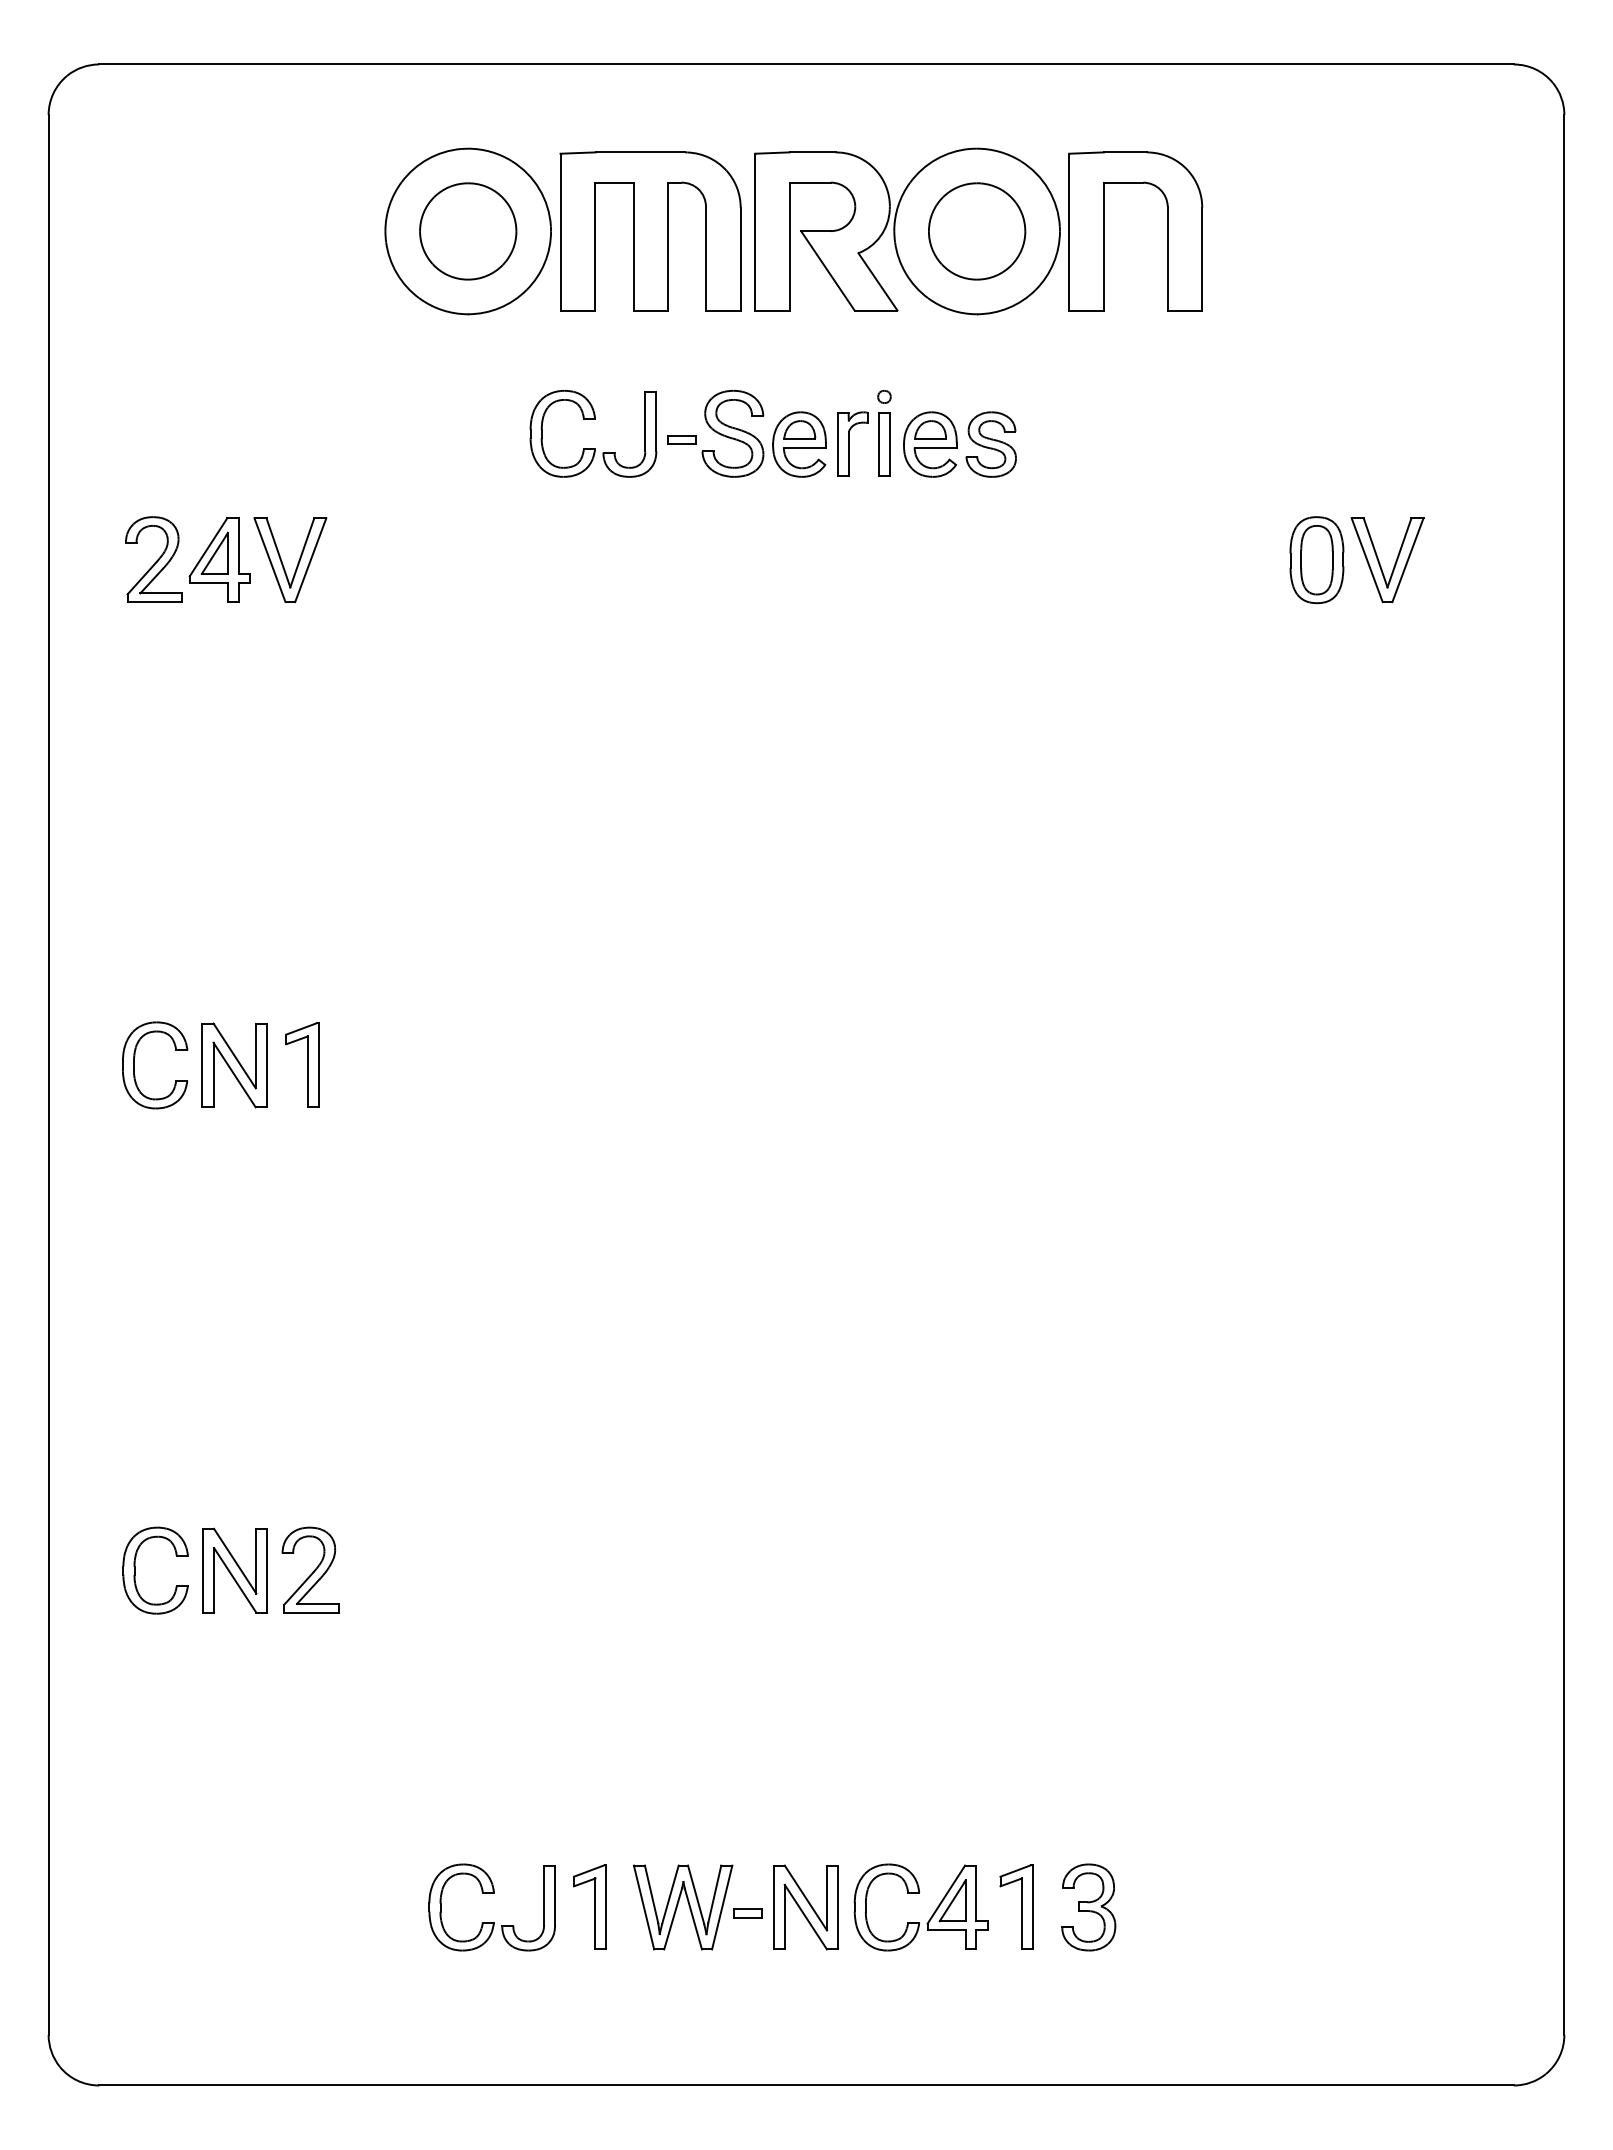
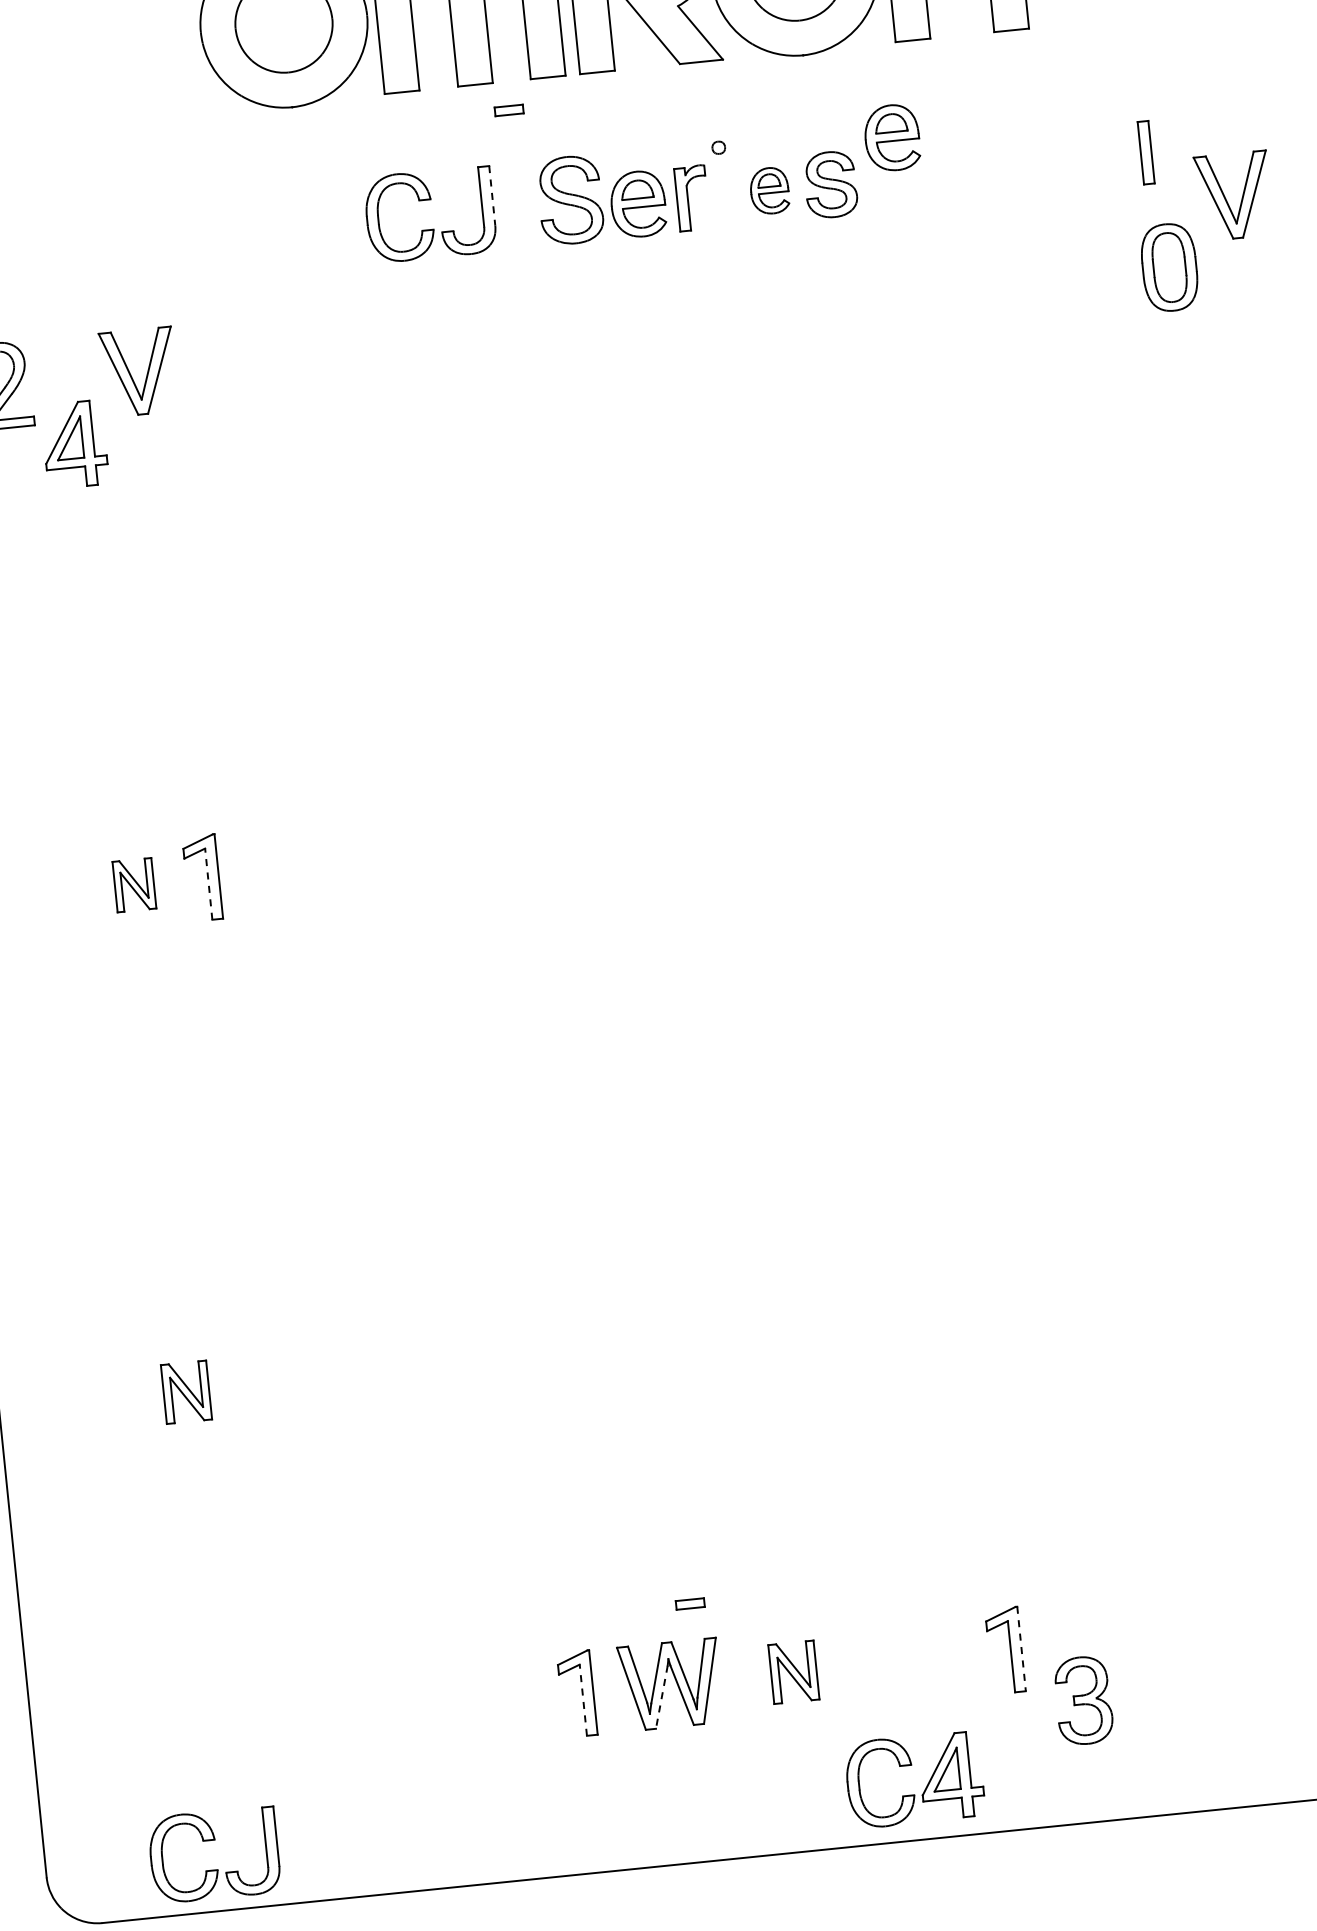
part: (1056, 404) -> (892, 137), added
line: (656, 421) -> (492, 195), solid -> dashed
part: (681, 439) -> (509, 109), moved
part: (884, 444) -> (1146, 152), moved
part: (930, 444) -> (769, 190), size x0.7
part: (219, 559) -> (74, 444), moved
part: (1379, 560) -> (1225, 197), moved
part: (134, 1065) -> (34, 895), removed
part: (234, 1065) -> (134, 885), size x0.6
line: (307, 1071) -> (208, 883), solid -> dashed
part: (310, 1569) -> (262, 1383), removed
part: (135, 1570) -> (86, 1402), removed
part: (234, 1570) -> (185, 1392), size x0.7
part: (491, 1893) -> (212, 1840), moved
part: (805, 1907) -> (793, 1672), size x0.7
line: (1032, 1907) -> (1021, 1649), solid -> dashed
part: (1088, 1907) -> (1083, 1700), moved
line: (595, 1913) -> (583, 1699), solid -> dashed
part: (747, 1913) -> (690, 1603), moved
part: (931, 1915) -> (925, 1786), moved
line: (673, 1918) -> (662, 1696), solid -> dashed

